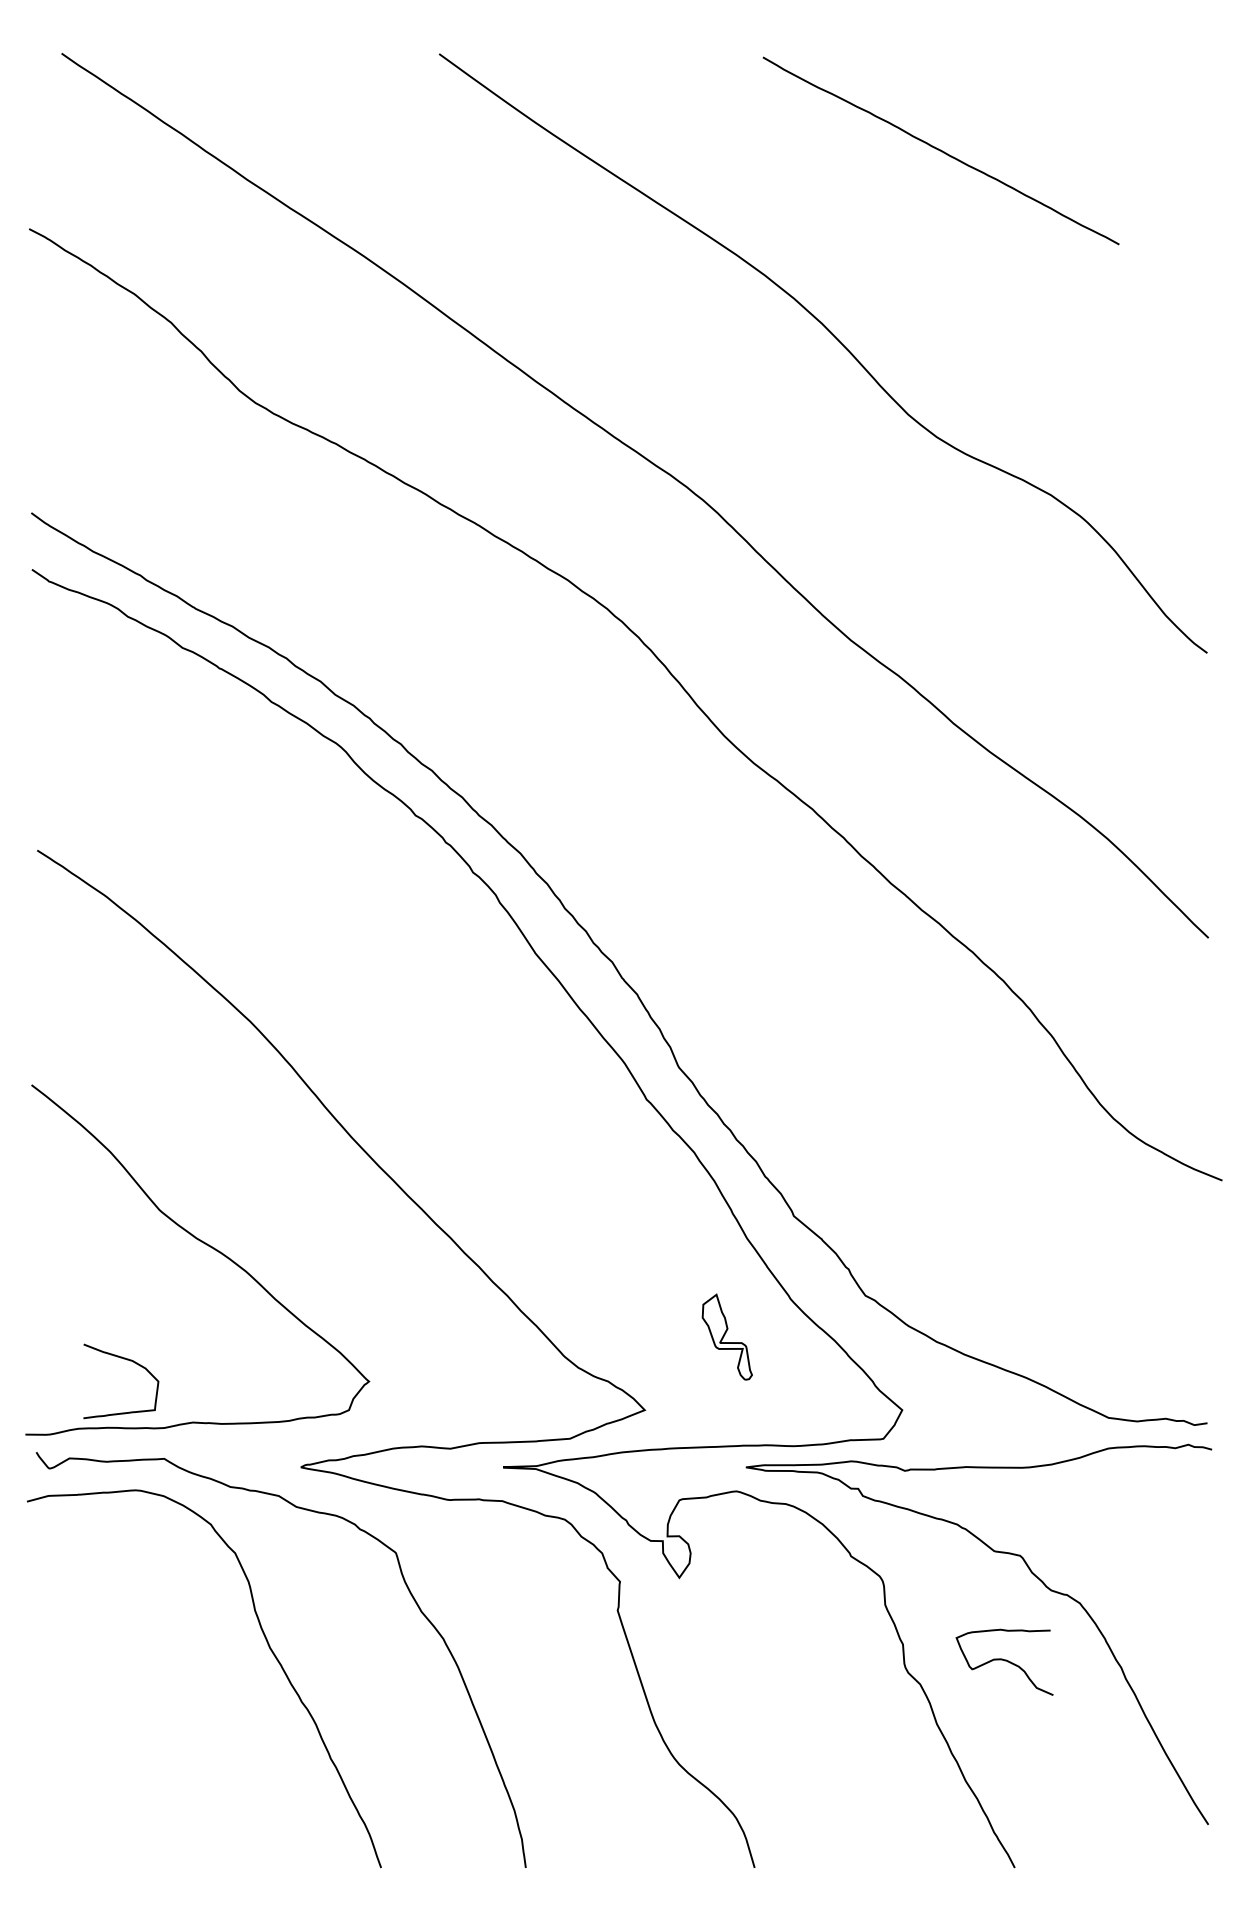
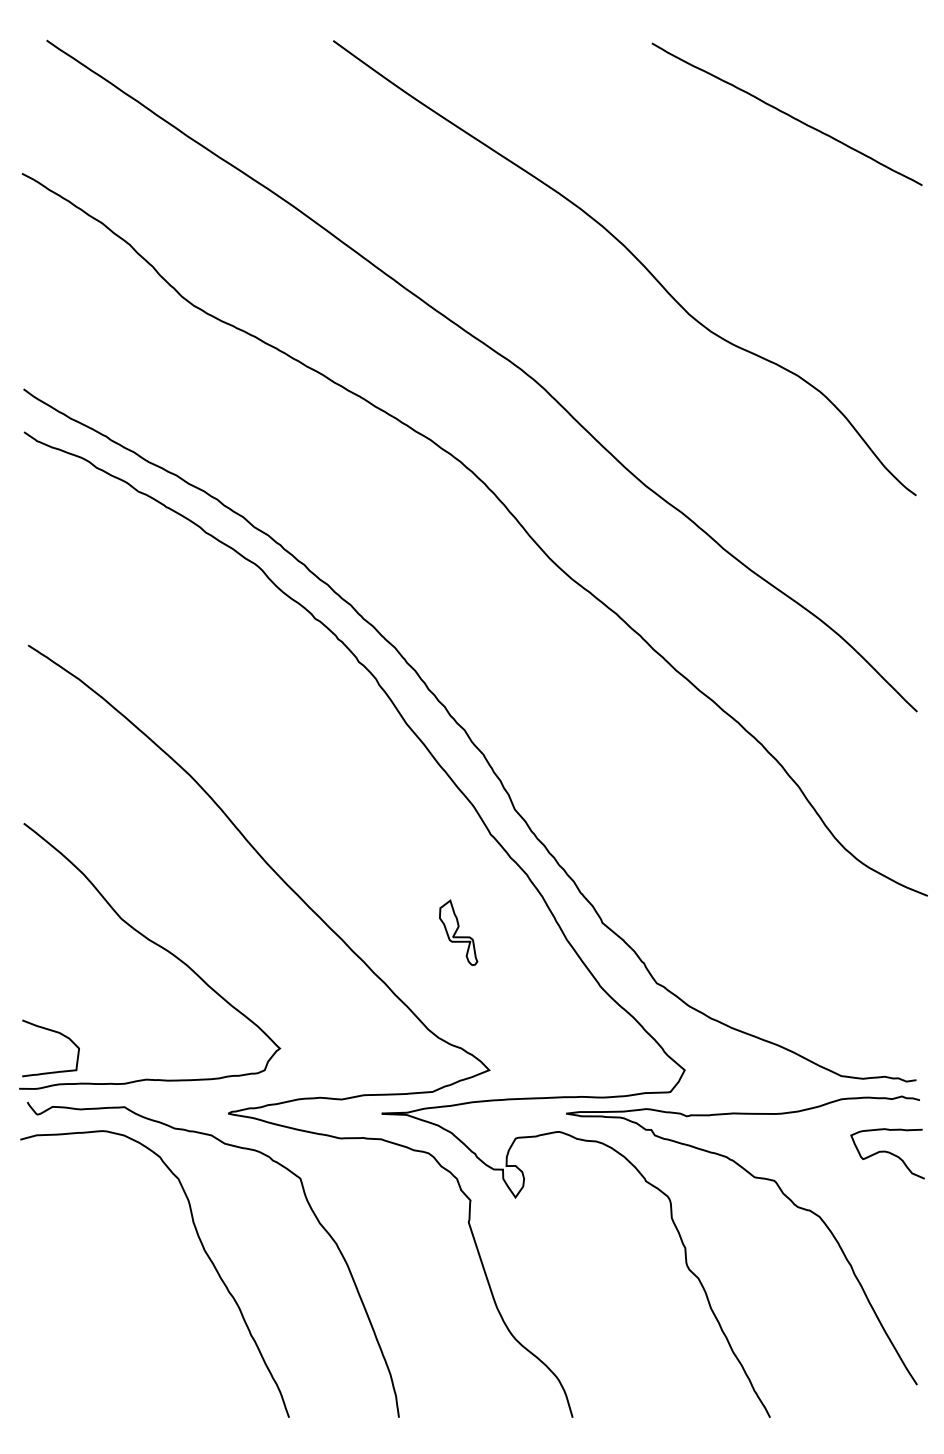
curve: (940, 150) -> (786, 114), moved
part: (726, 1336) -> (457, 932), moved
curve: (127, 1360) -> (55, 1032), moved
curve: (1004, 1661) -> (887, 1153), moved

